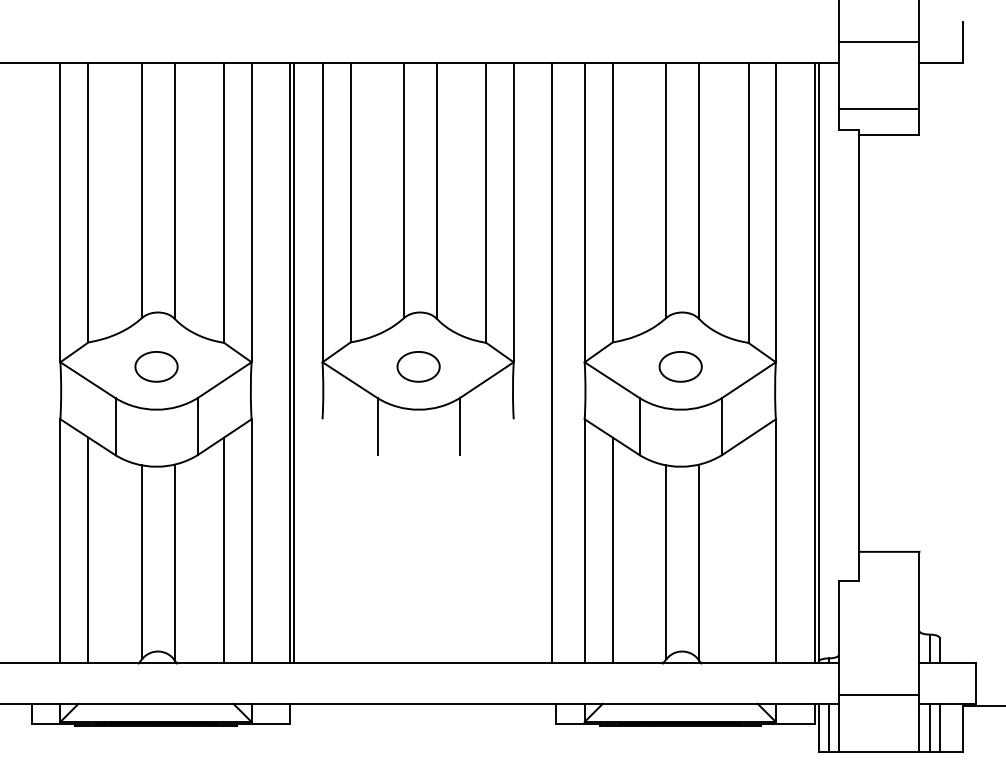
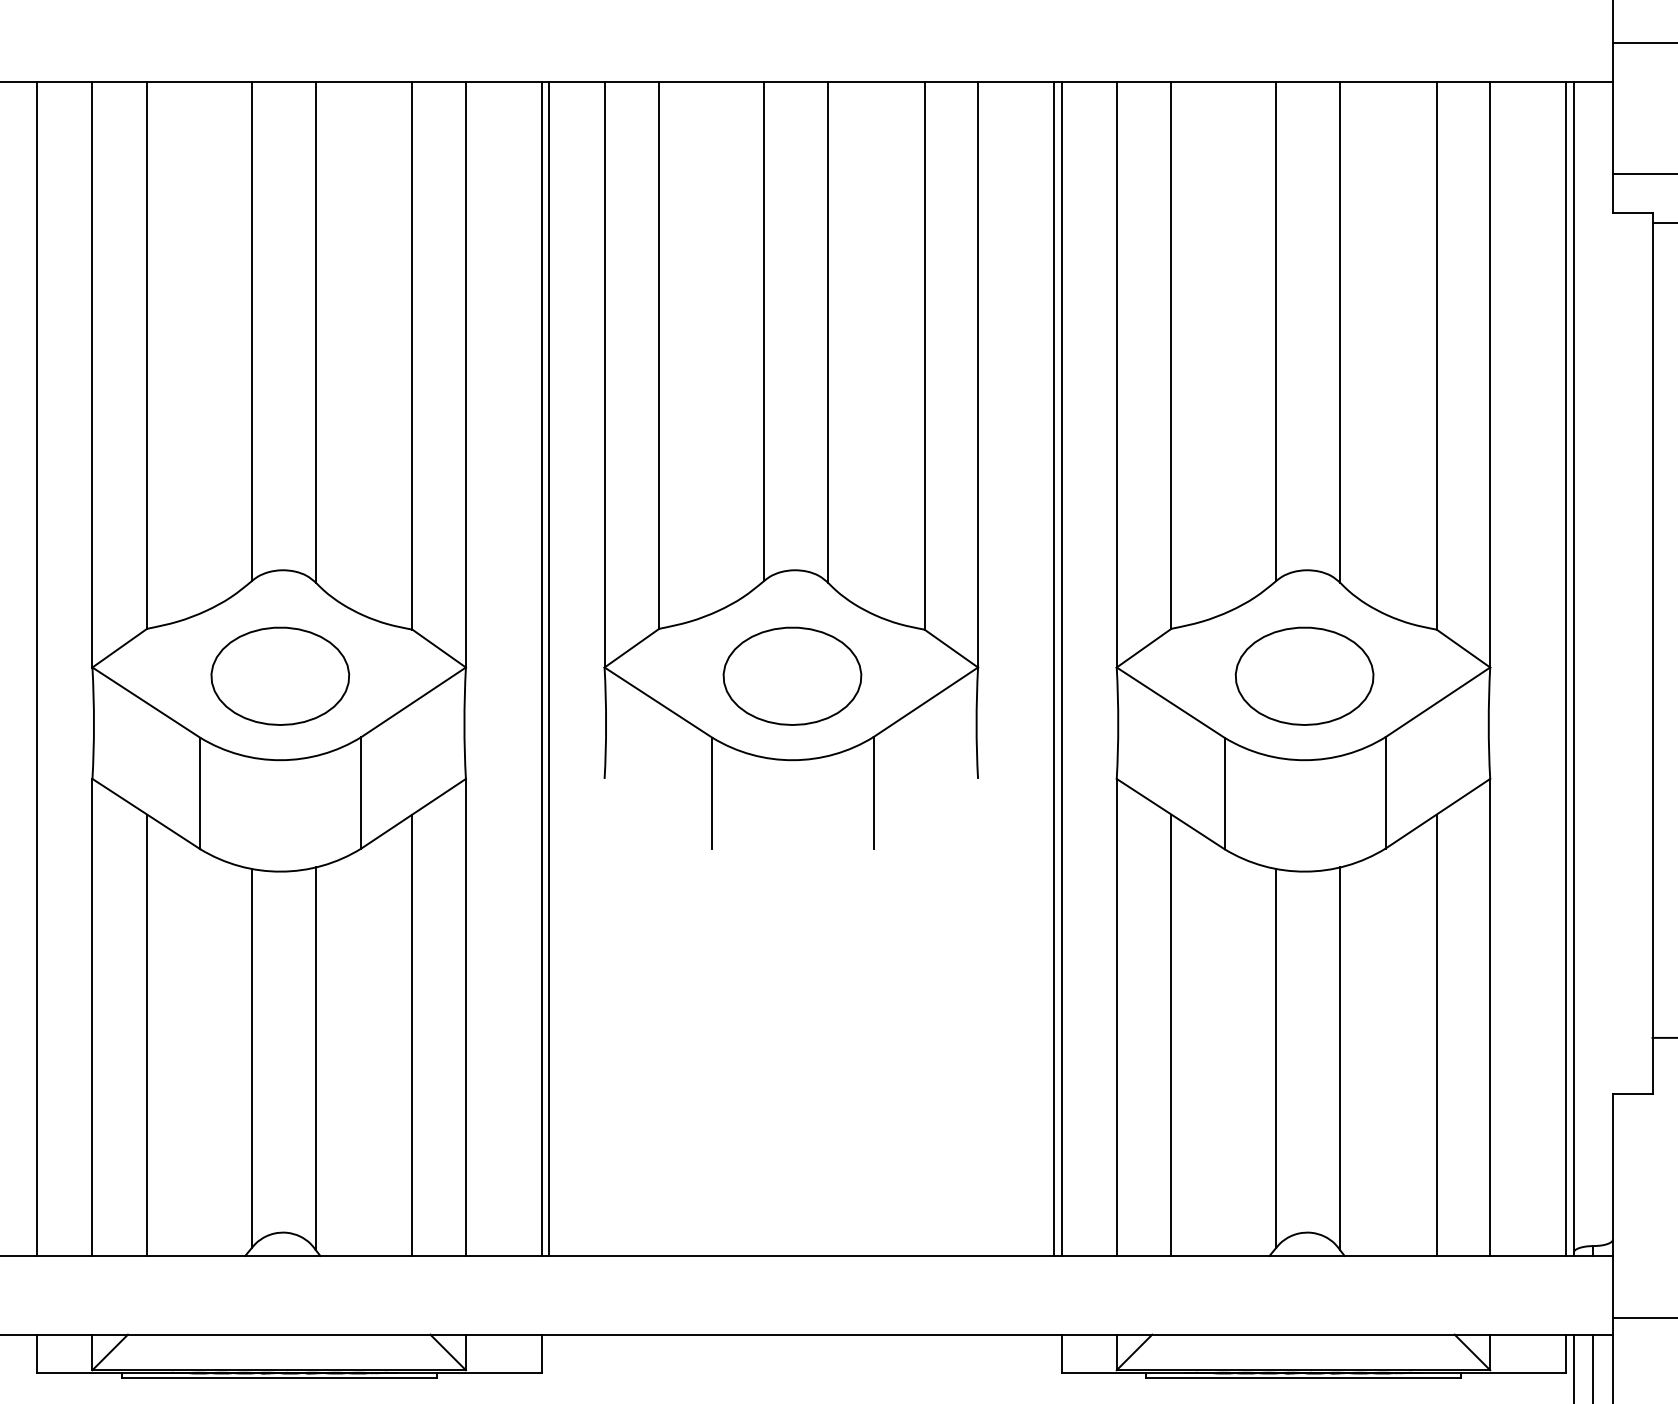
line: (32, 362) -> (37, 667), added
line: (556, 362) -> (1061, 667), added
part: (156, 366) -> (280, 675), size x1.67
part: (418, 366) -> (792, 675), size x1.67
part: (680, 366) -> (1303, 675), size x1.67
line: (748, 550) -> (1436, 1035), added

